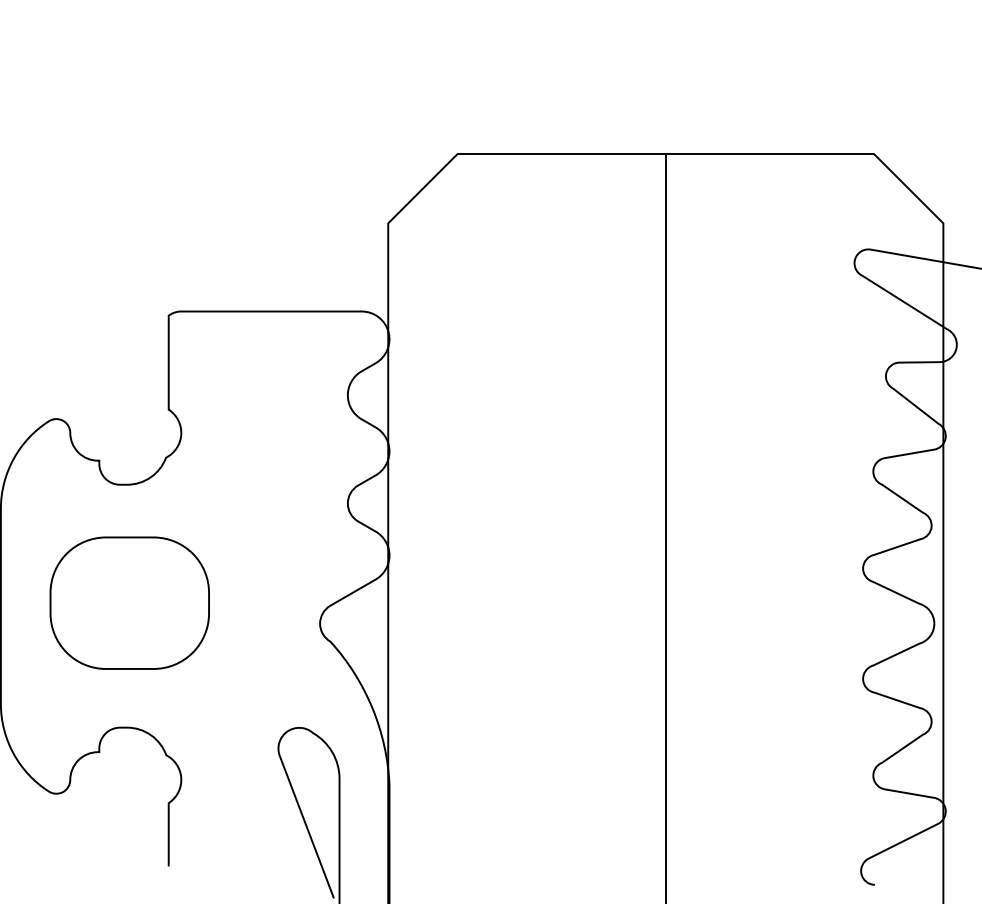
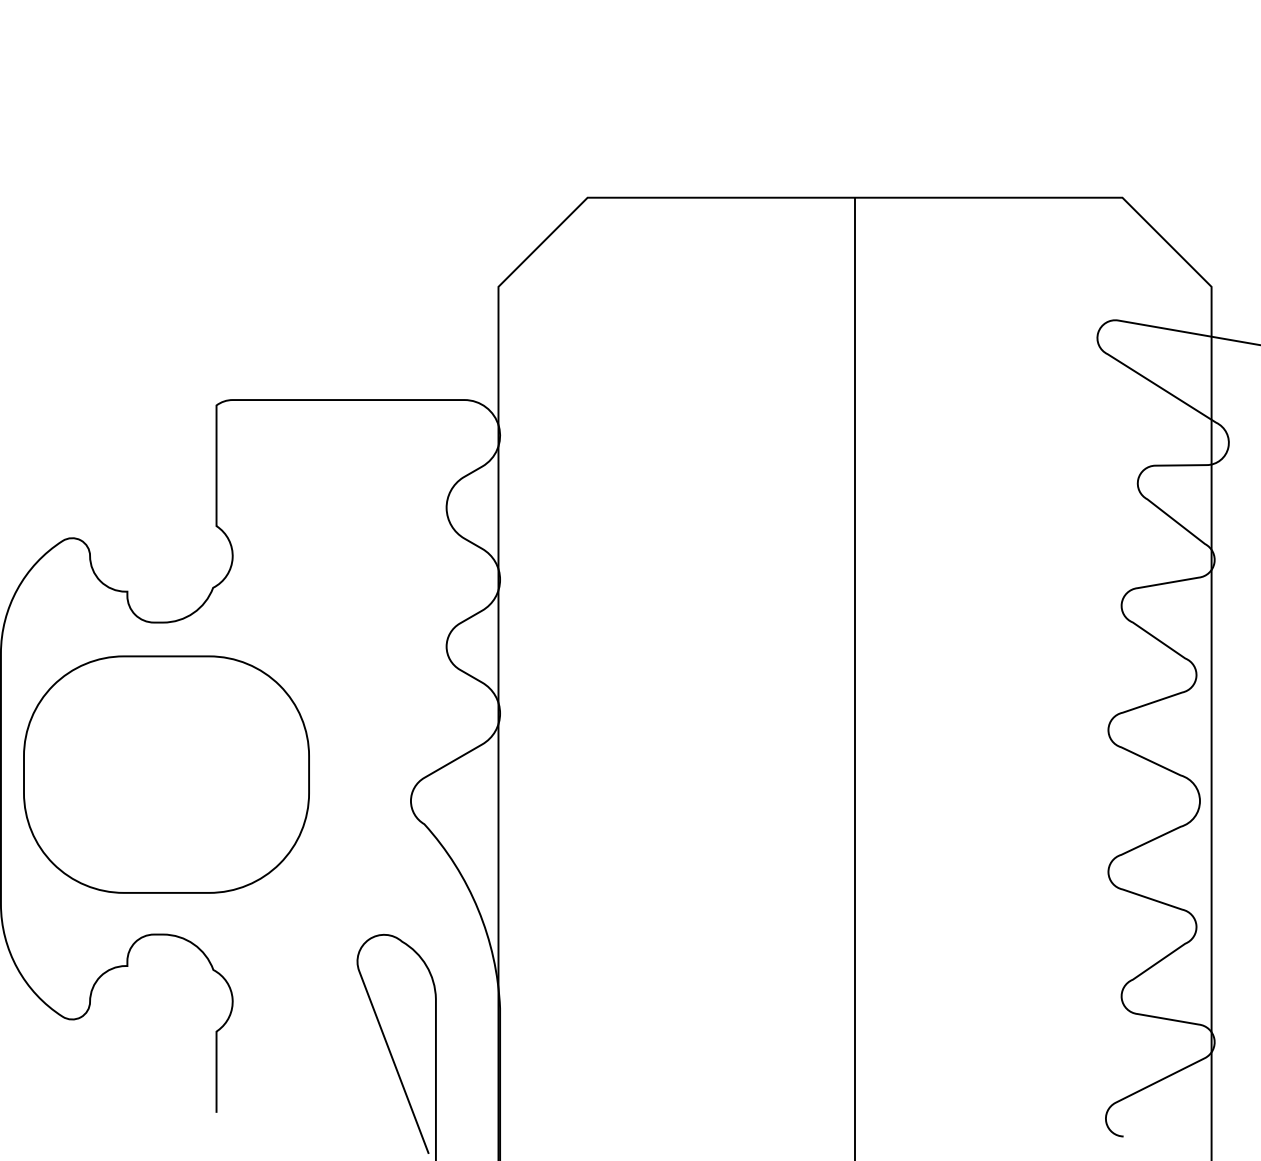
part: (129, 603) -> (166, 774), size x1.4

